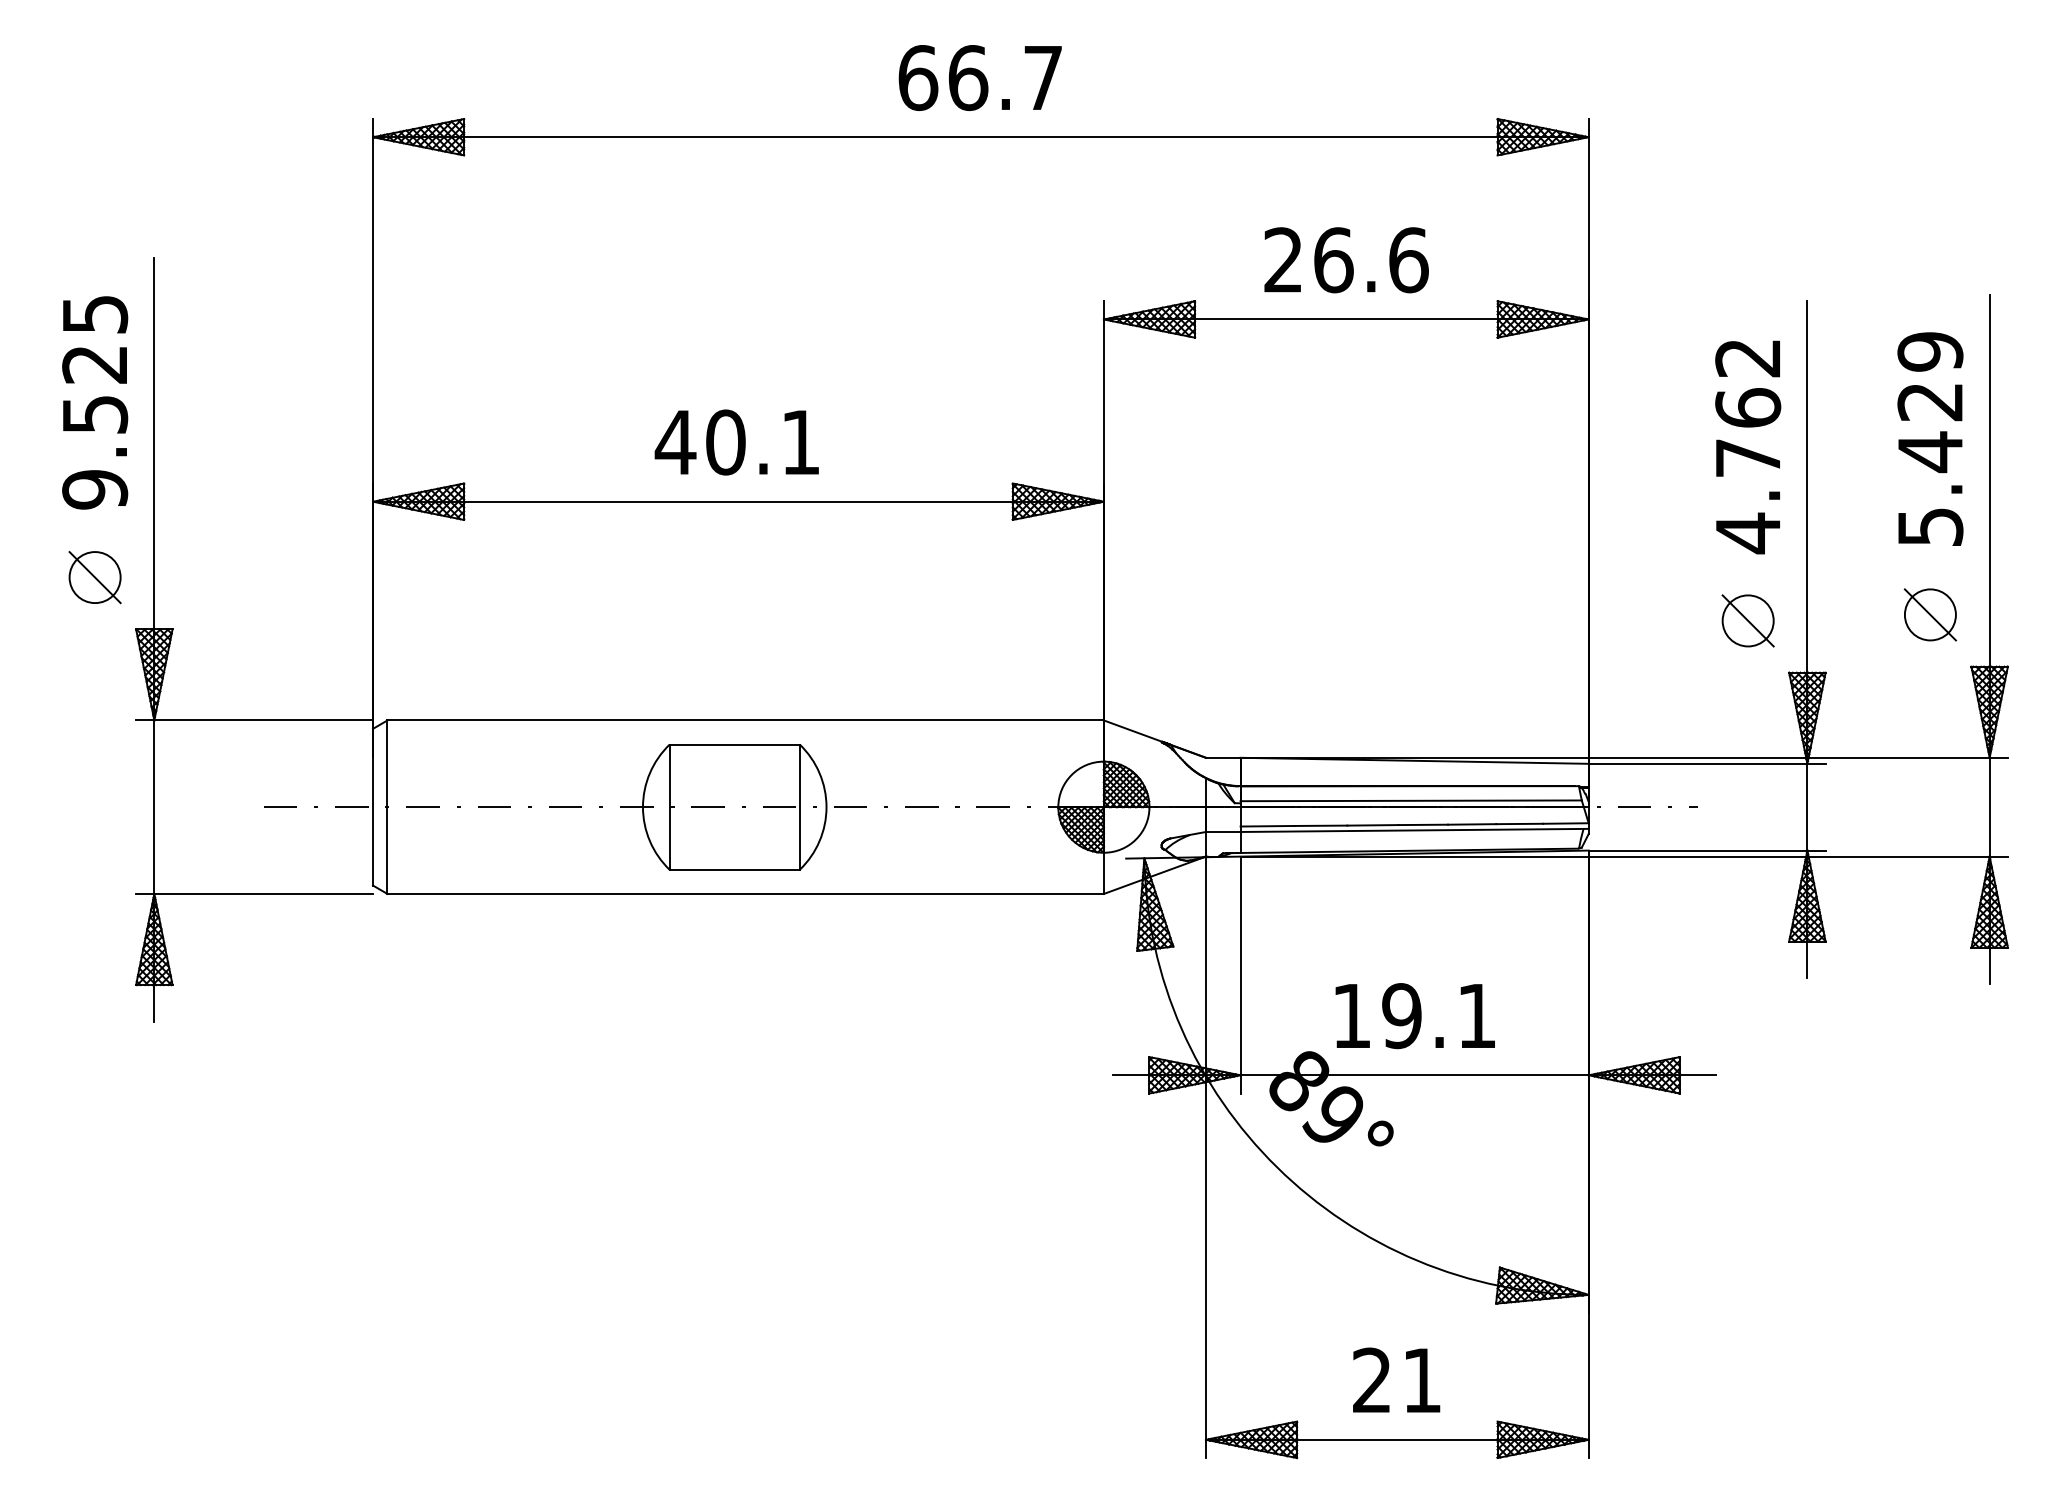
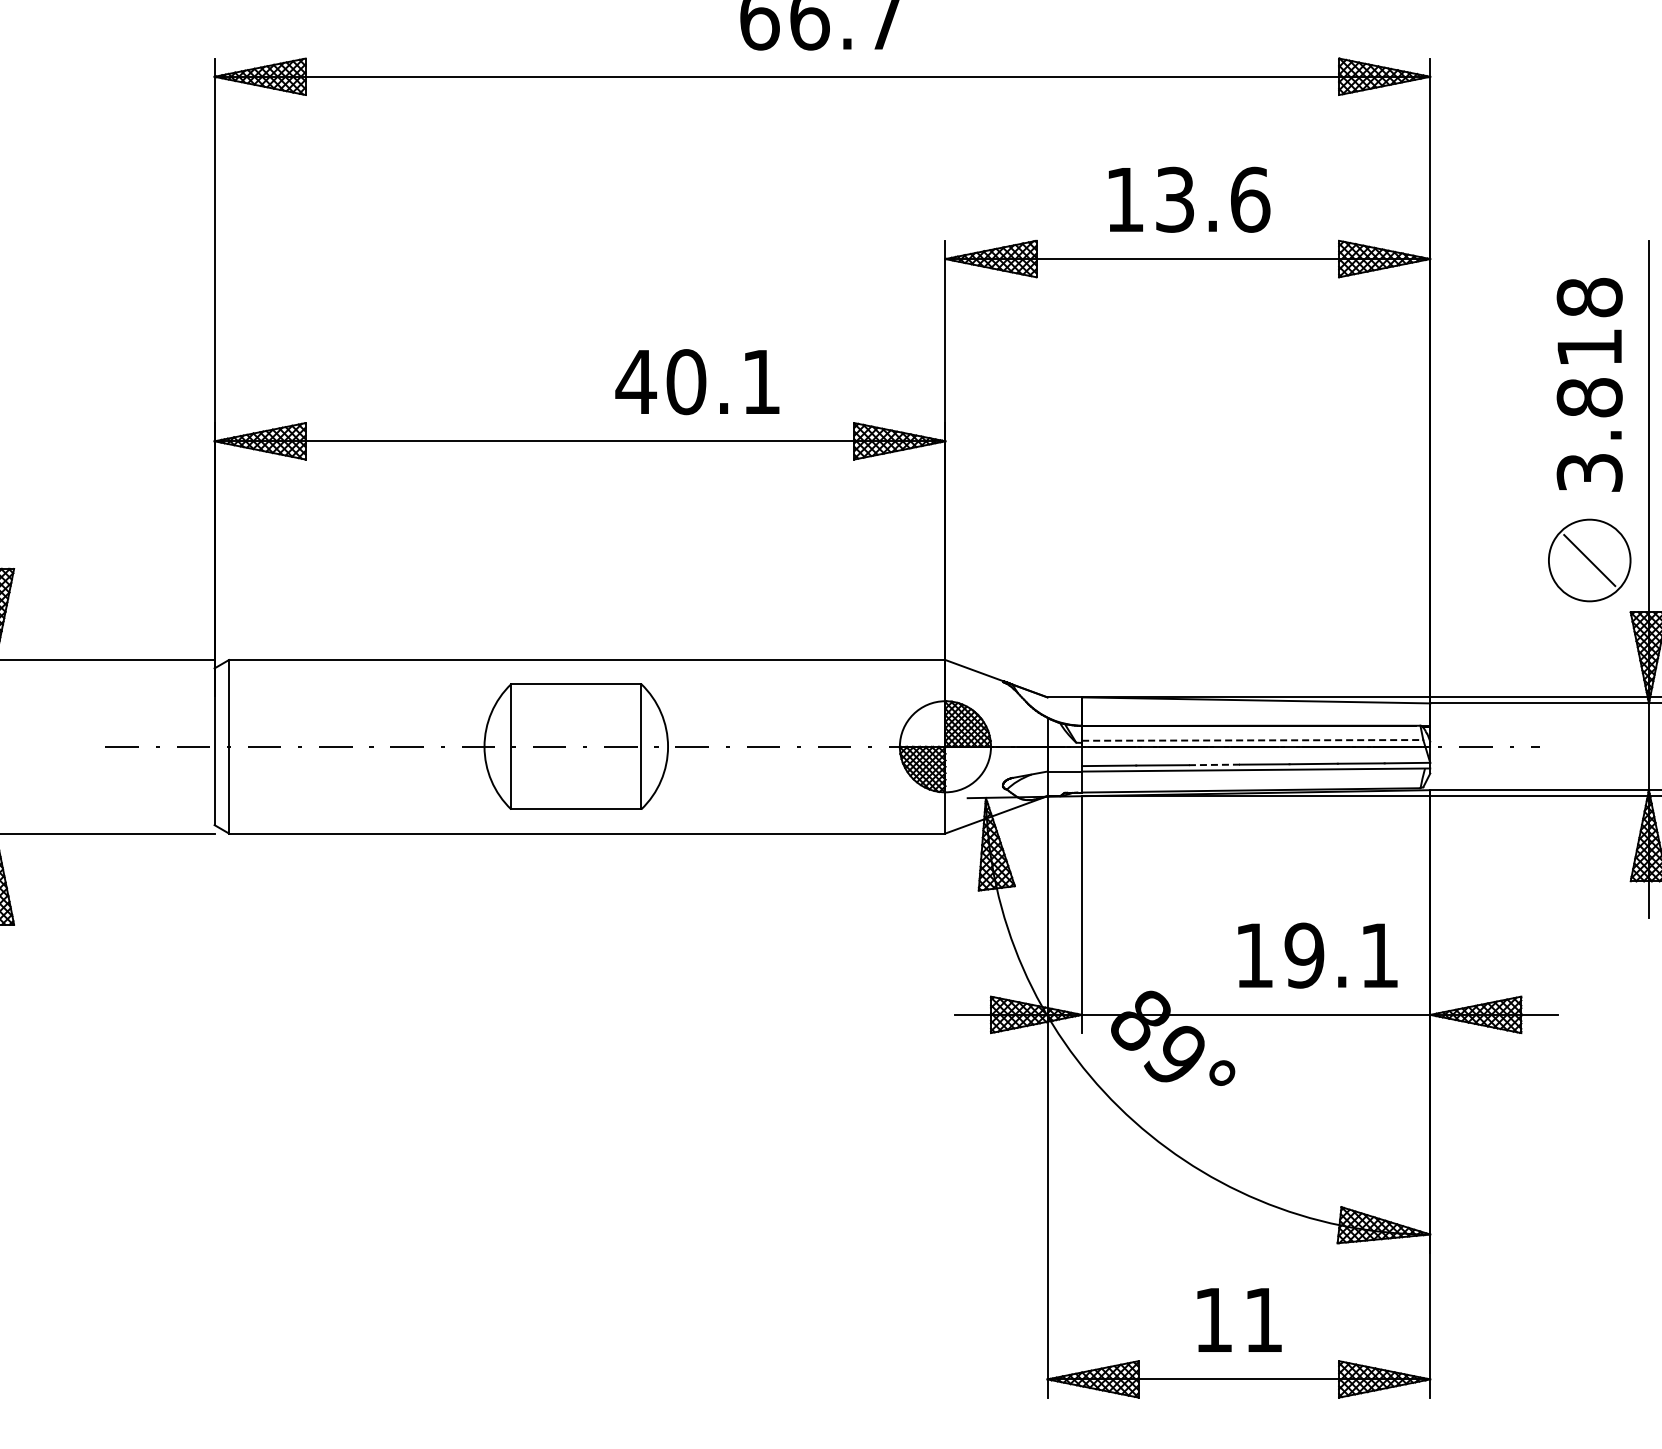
text: (1308, 260) -> (1150, 200), 26.6 -> 13.6
text: (736, 442) -> (697, 382), moved
text: (1748, 446) -> (1590, 386), 4.762 -> 3.818
circle: (1747, 620) -> (1589, 560), size x1.6
line: (1411, 800) -> (1253, 740), solid -> dashed
line: (1372, 825) -> (1214, 765), solid -> dashed
text: (1414, 1016) -> (1317, 956), moved
text: (1371, 1379) -> (1213, 1319), 21 -> 11

